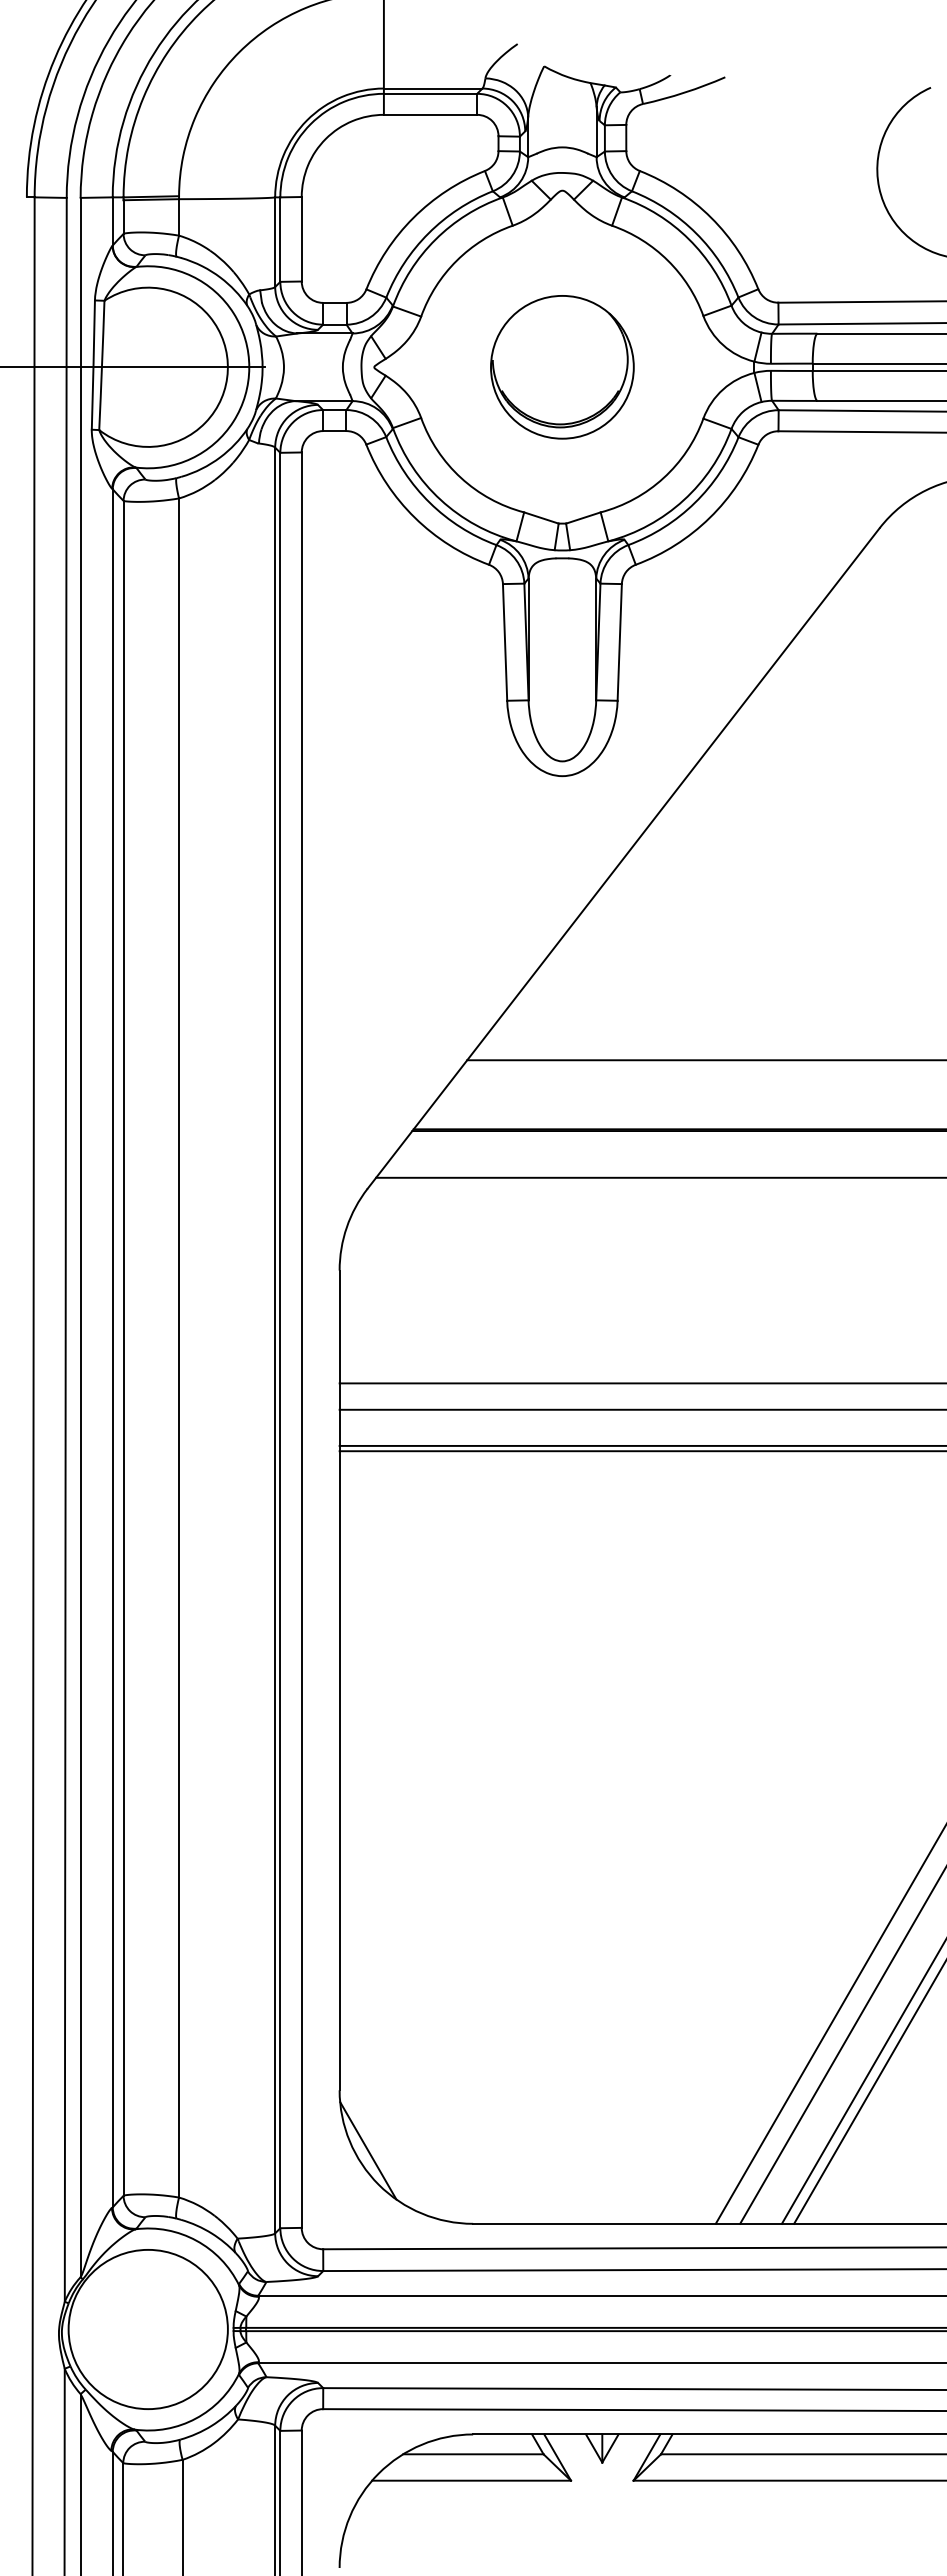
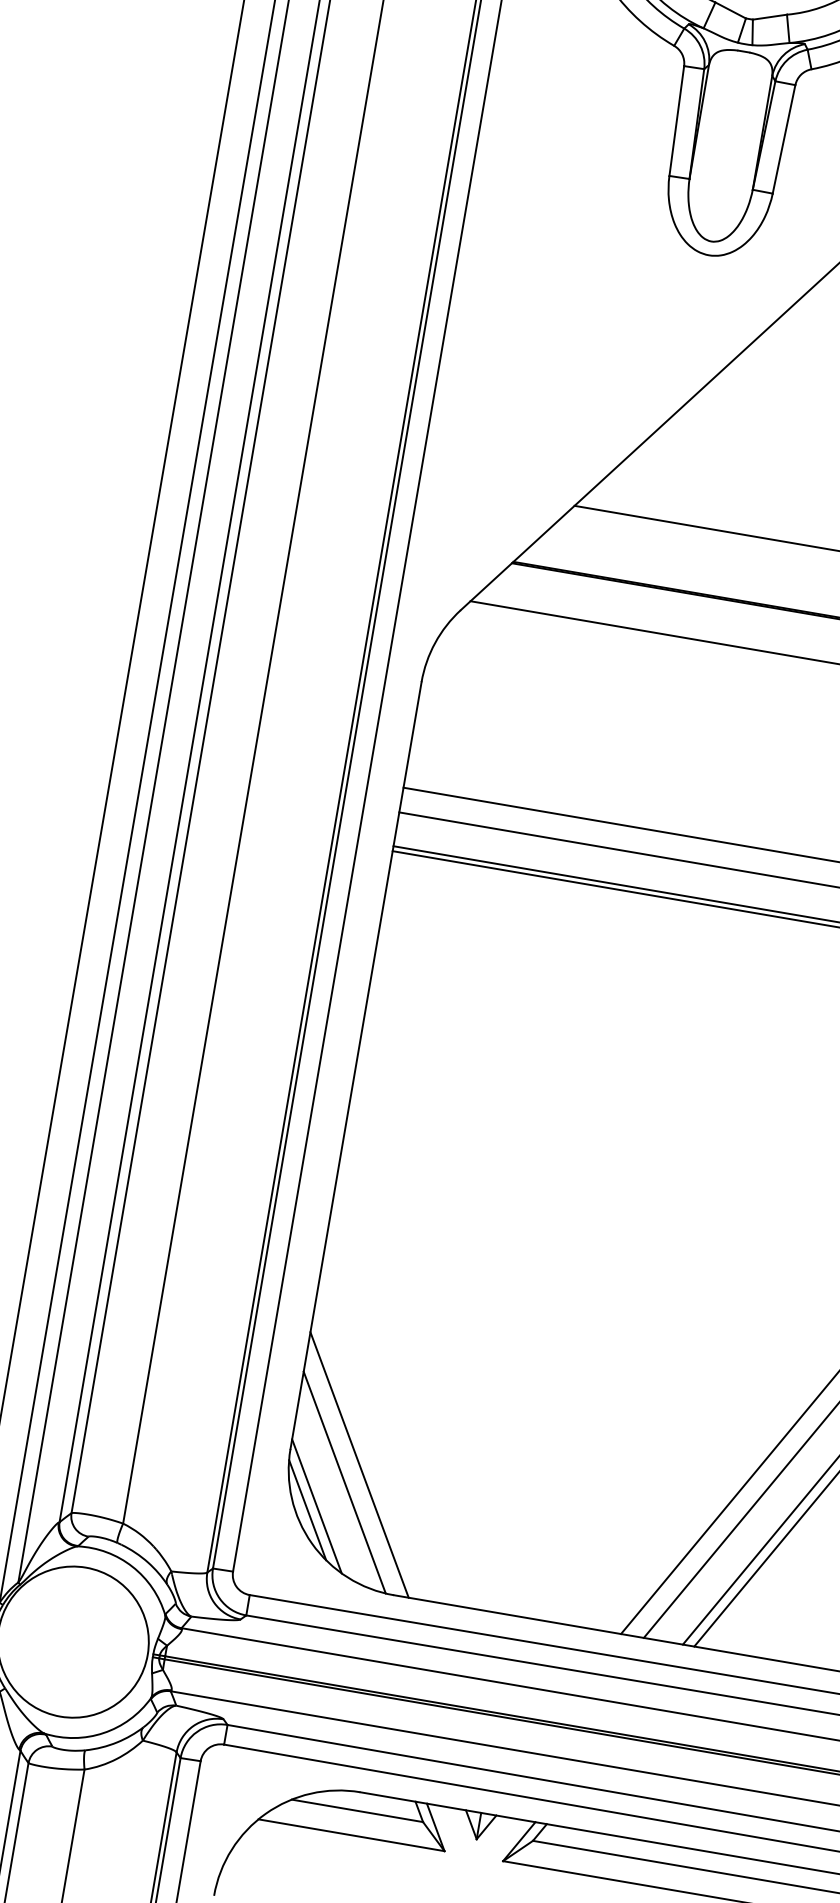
line: (413, 2094) -> (358, 1464), added
line: (401, 2115) -> (344, 1482), added
line: (376, 2145) -> (316, 1506), added

